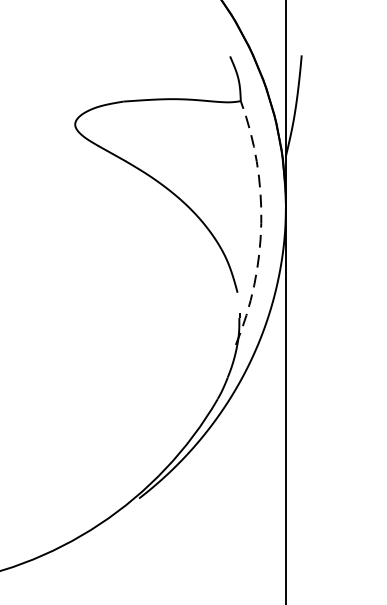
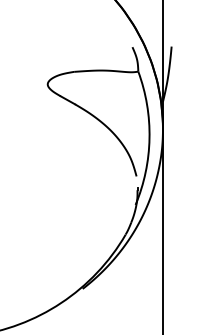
arc: (261, 223) -> (149, 138), dashed -> solid

